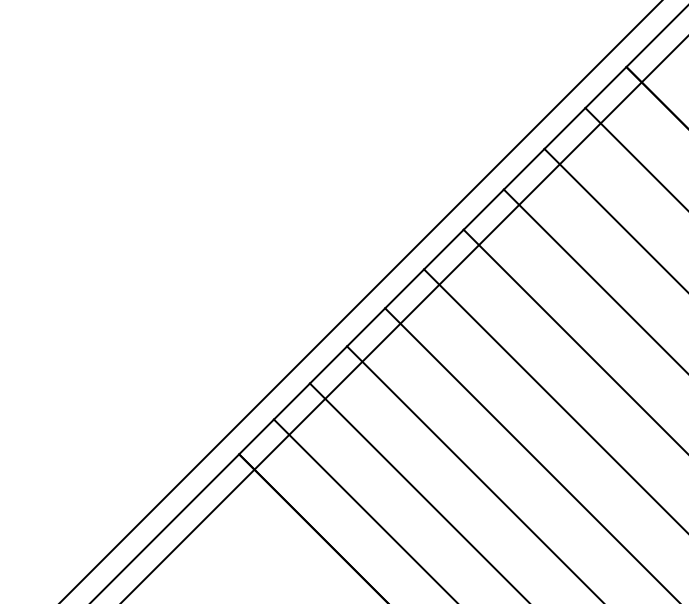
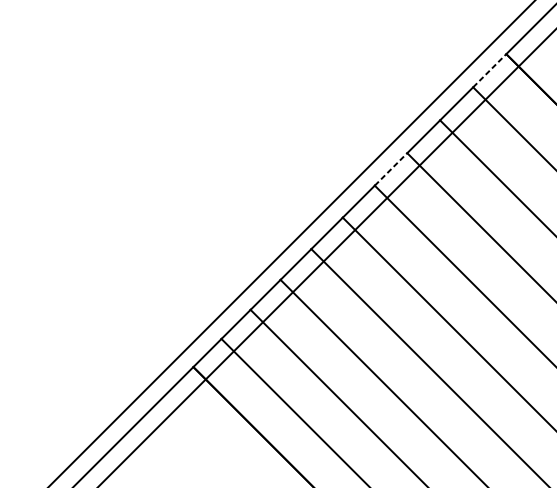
line: (606, 87) -> (490, 70), solid -> dashed
line: (484, 209) -> (391, 169), solid -> dashed

